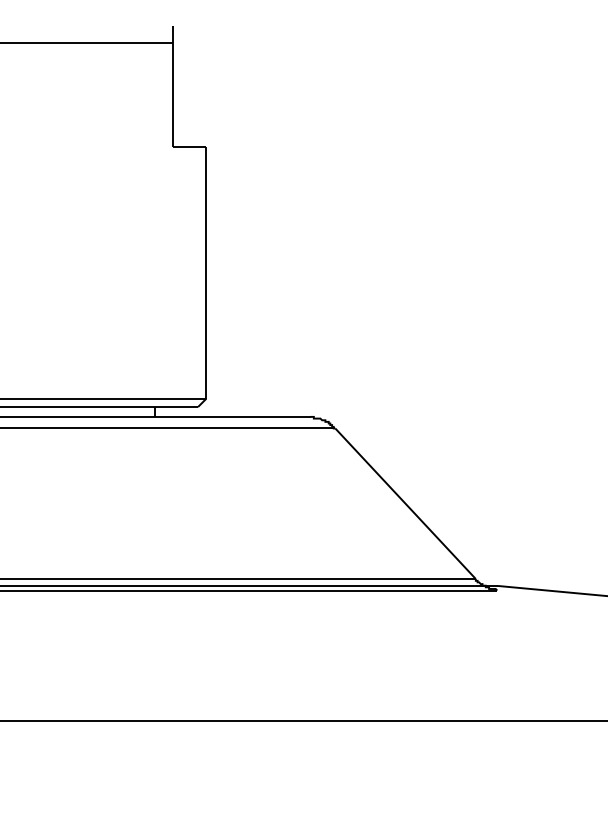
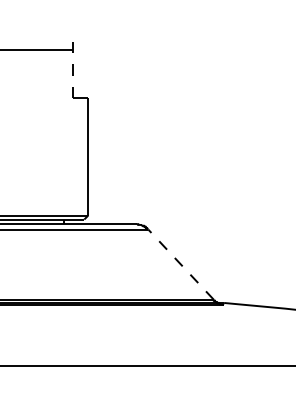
line: (172, 93) -> (72, 73), solid -> dashed
line: (404, 503) -> (180, 264), solid -> dashed

